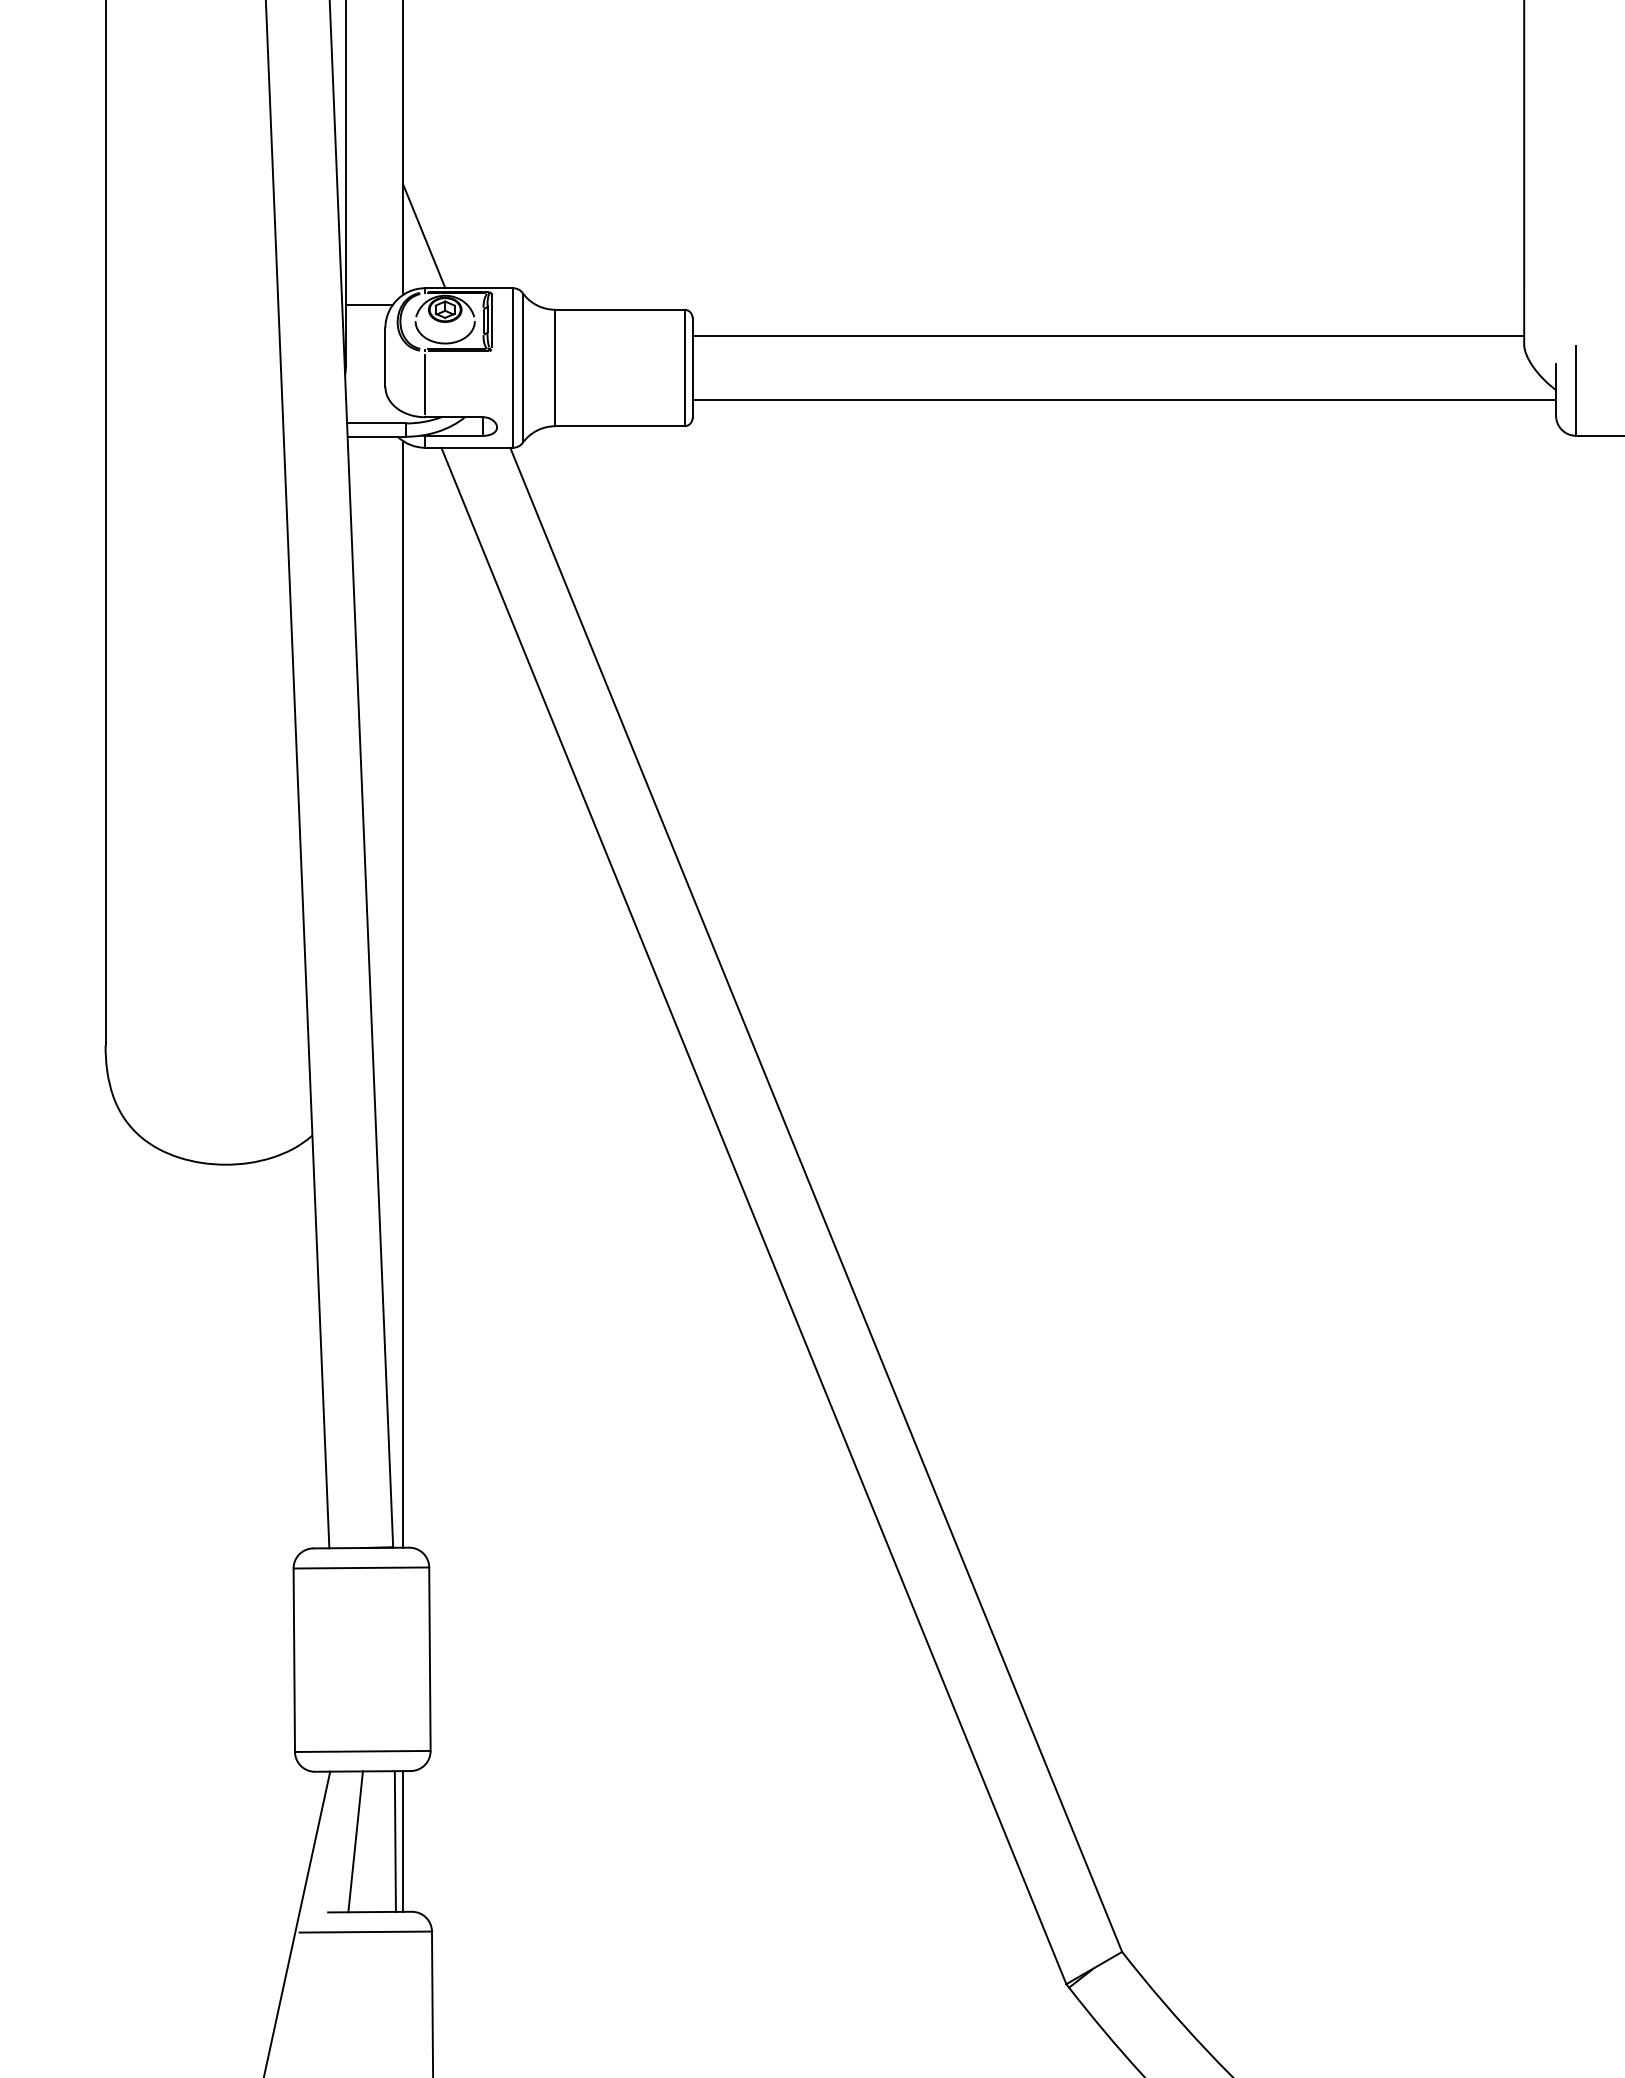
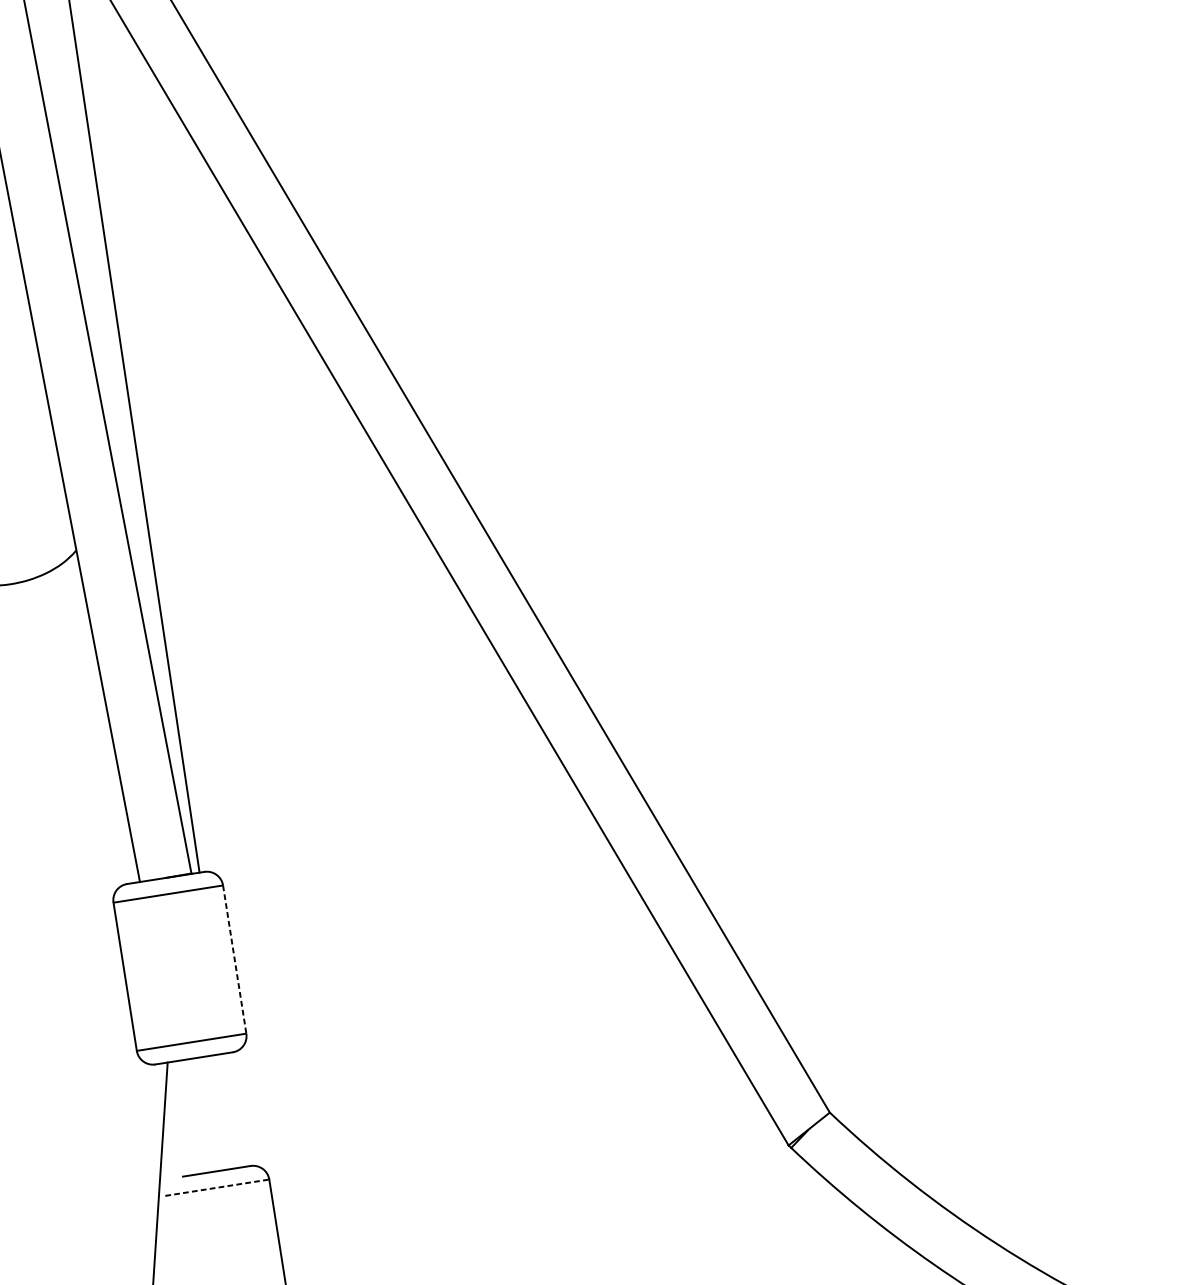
line: (429, 1659) -> (234, 959), solid -> dashed
line: (355, 1841) -> (196, 1115), removed
line: (394, 1841) -> (228, 1111), removed
line: (403, 1841) -> (235, 1110), removed
line: (365, 1932) -> (215, 1188), solid -> dashed

